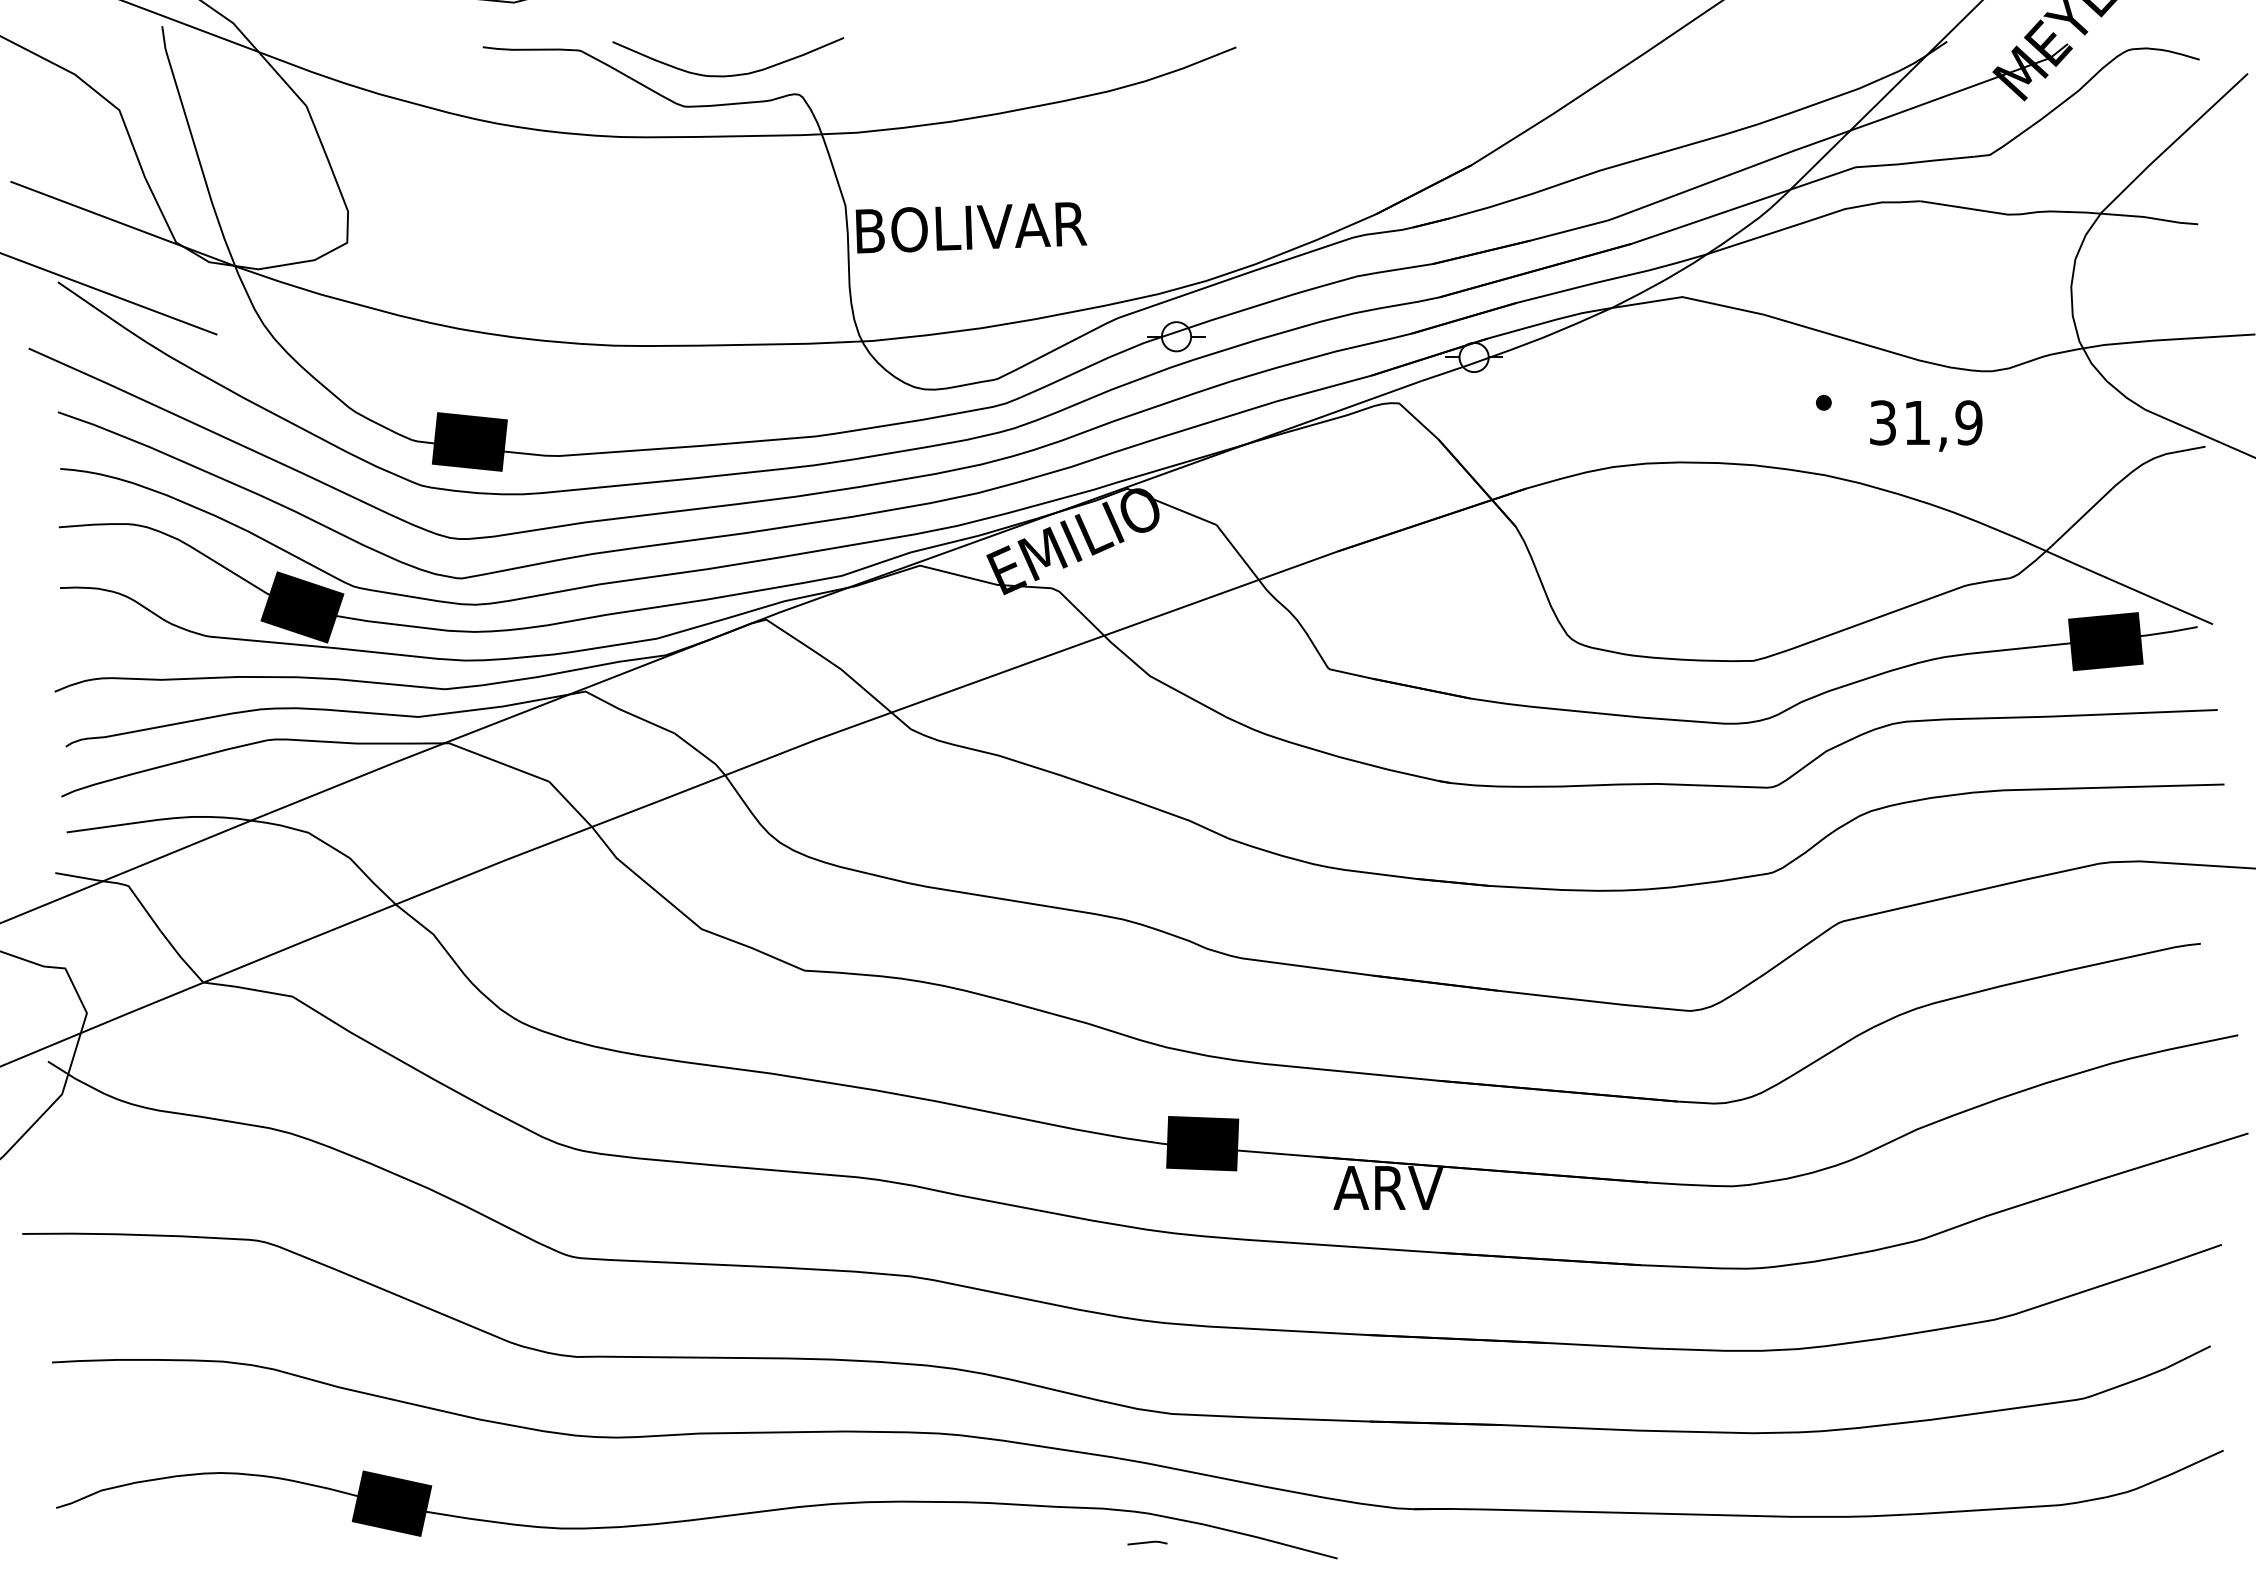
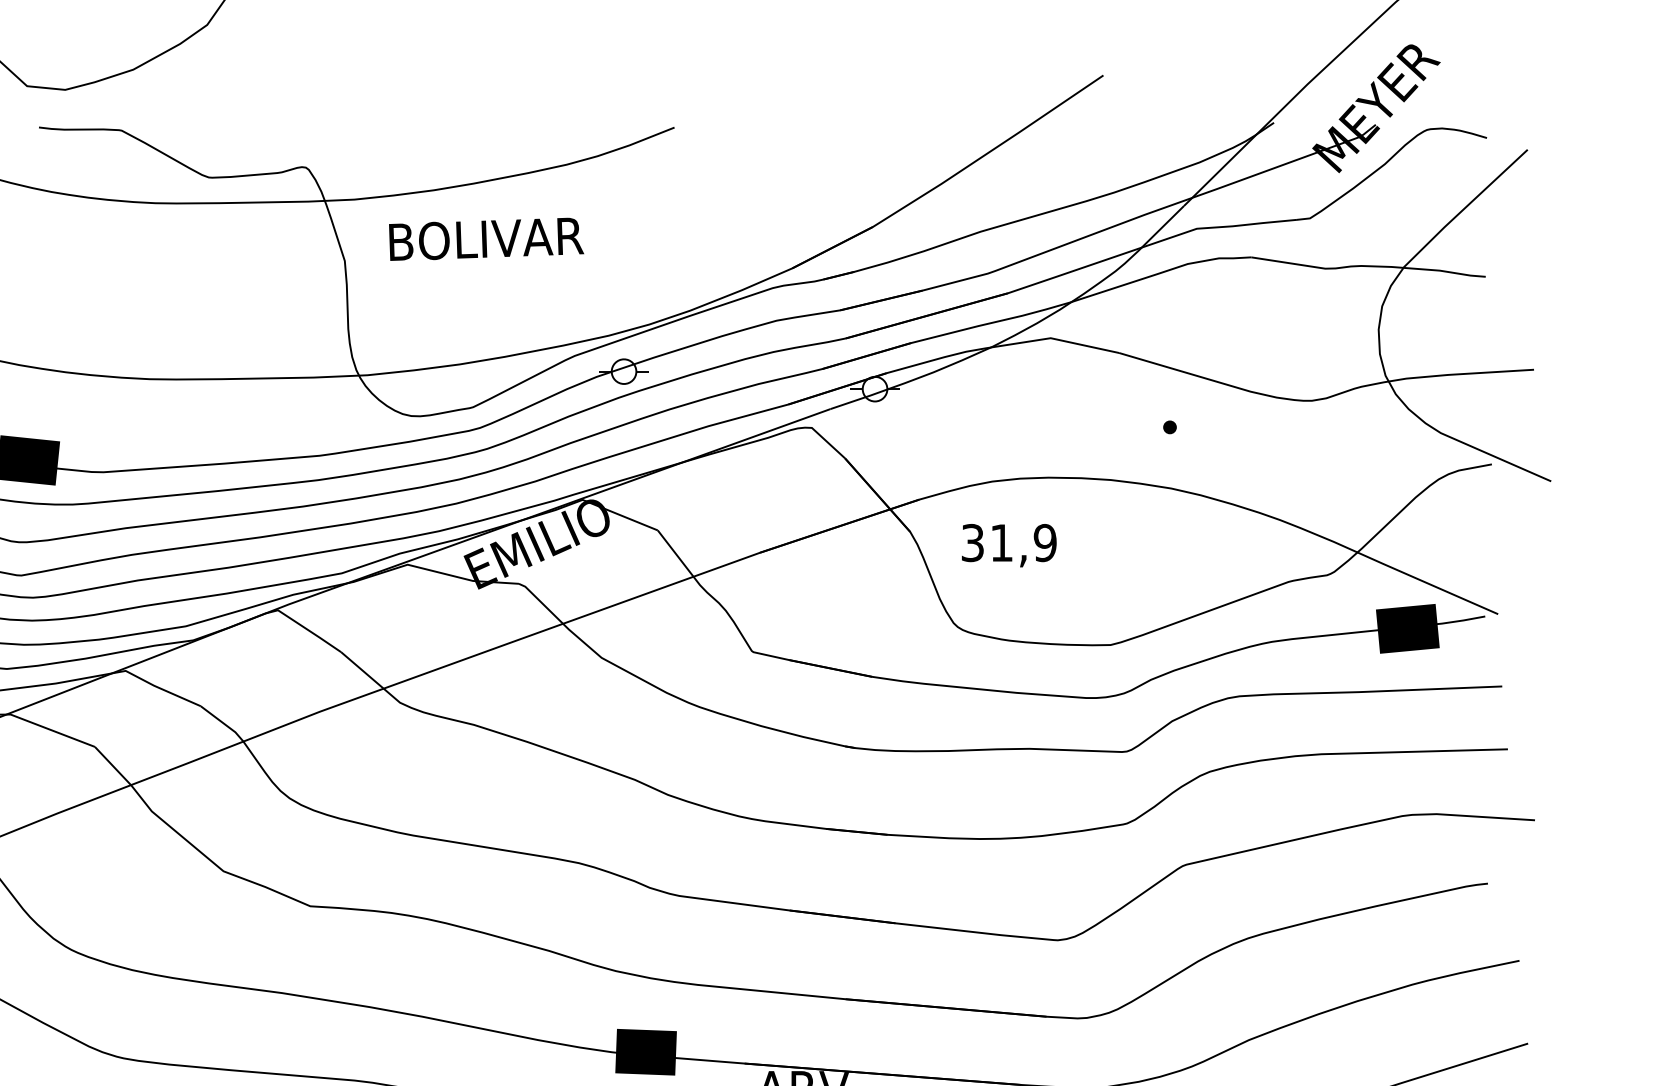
curve: (732, 74) -> (249, 150), removed
text: (971, 227) -> (486, 239), moved
text: (1926, 425) -> (1009, 545), moved

